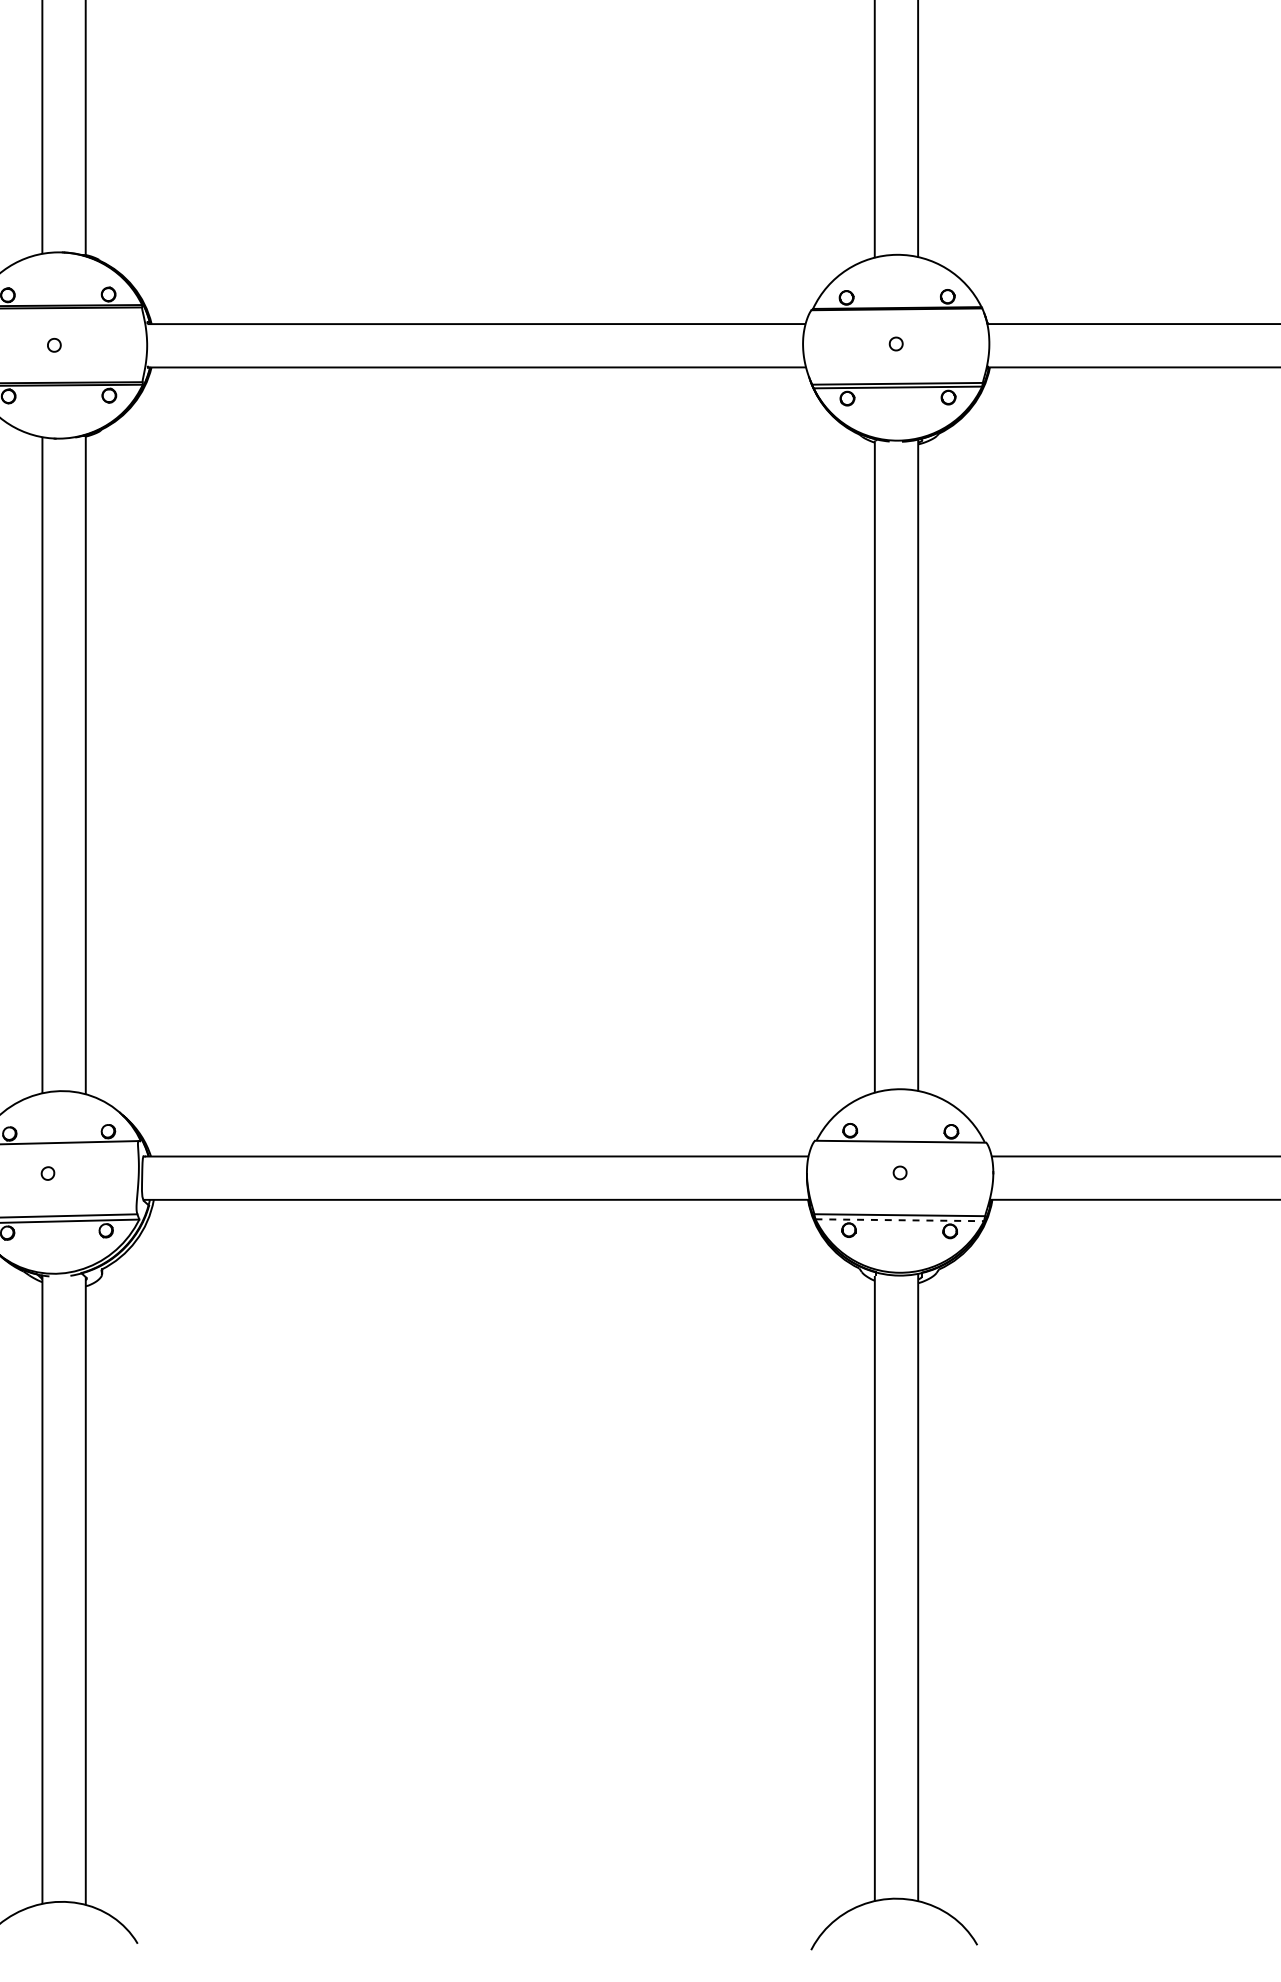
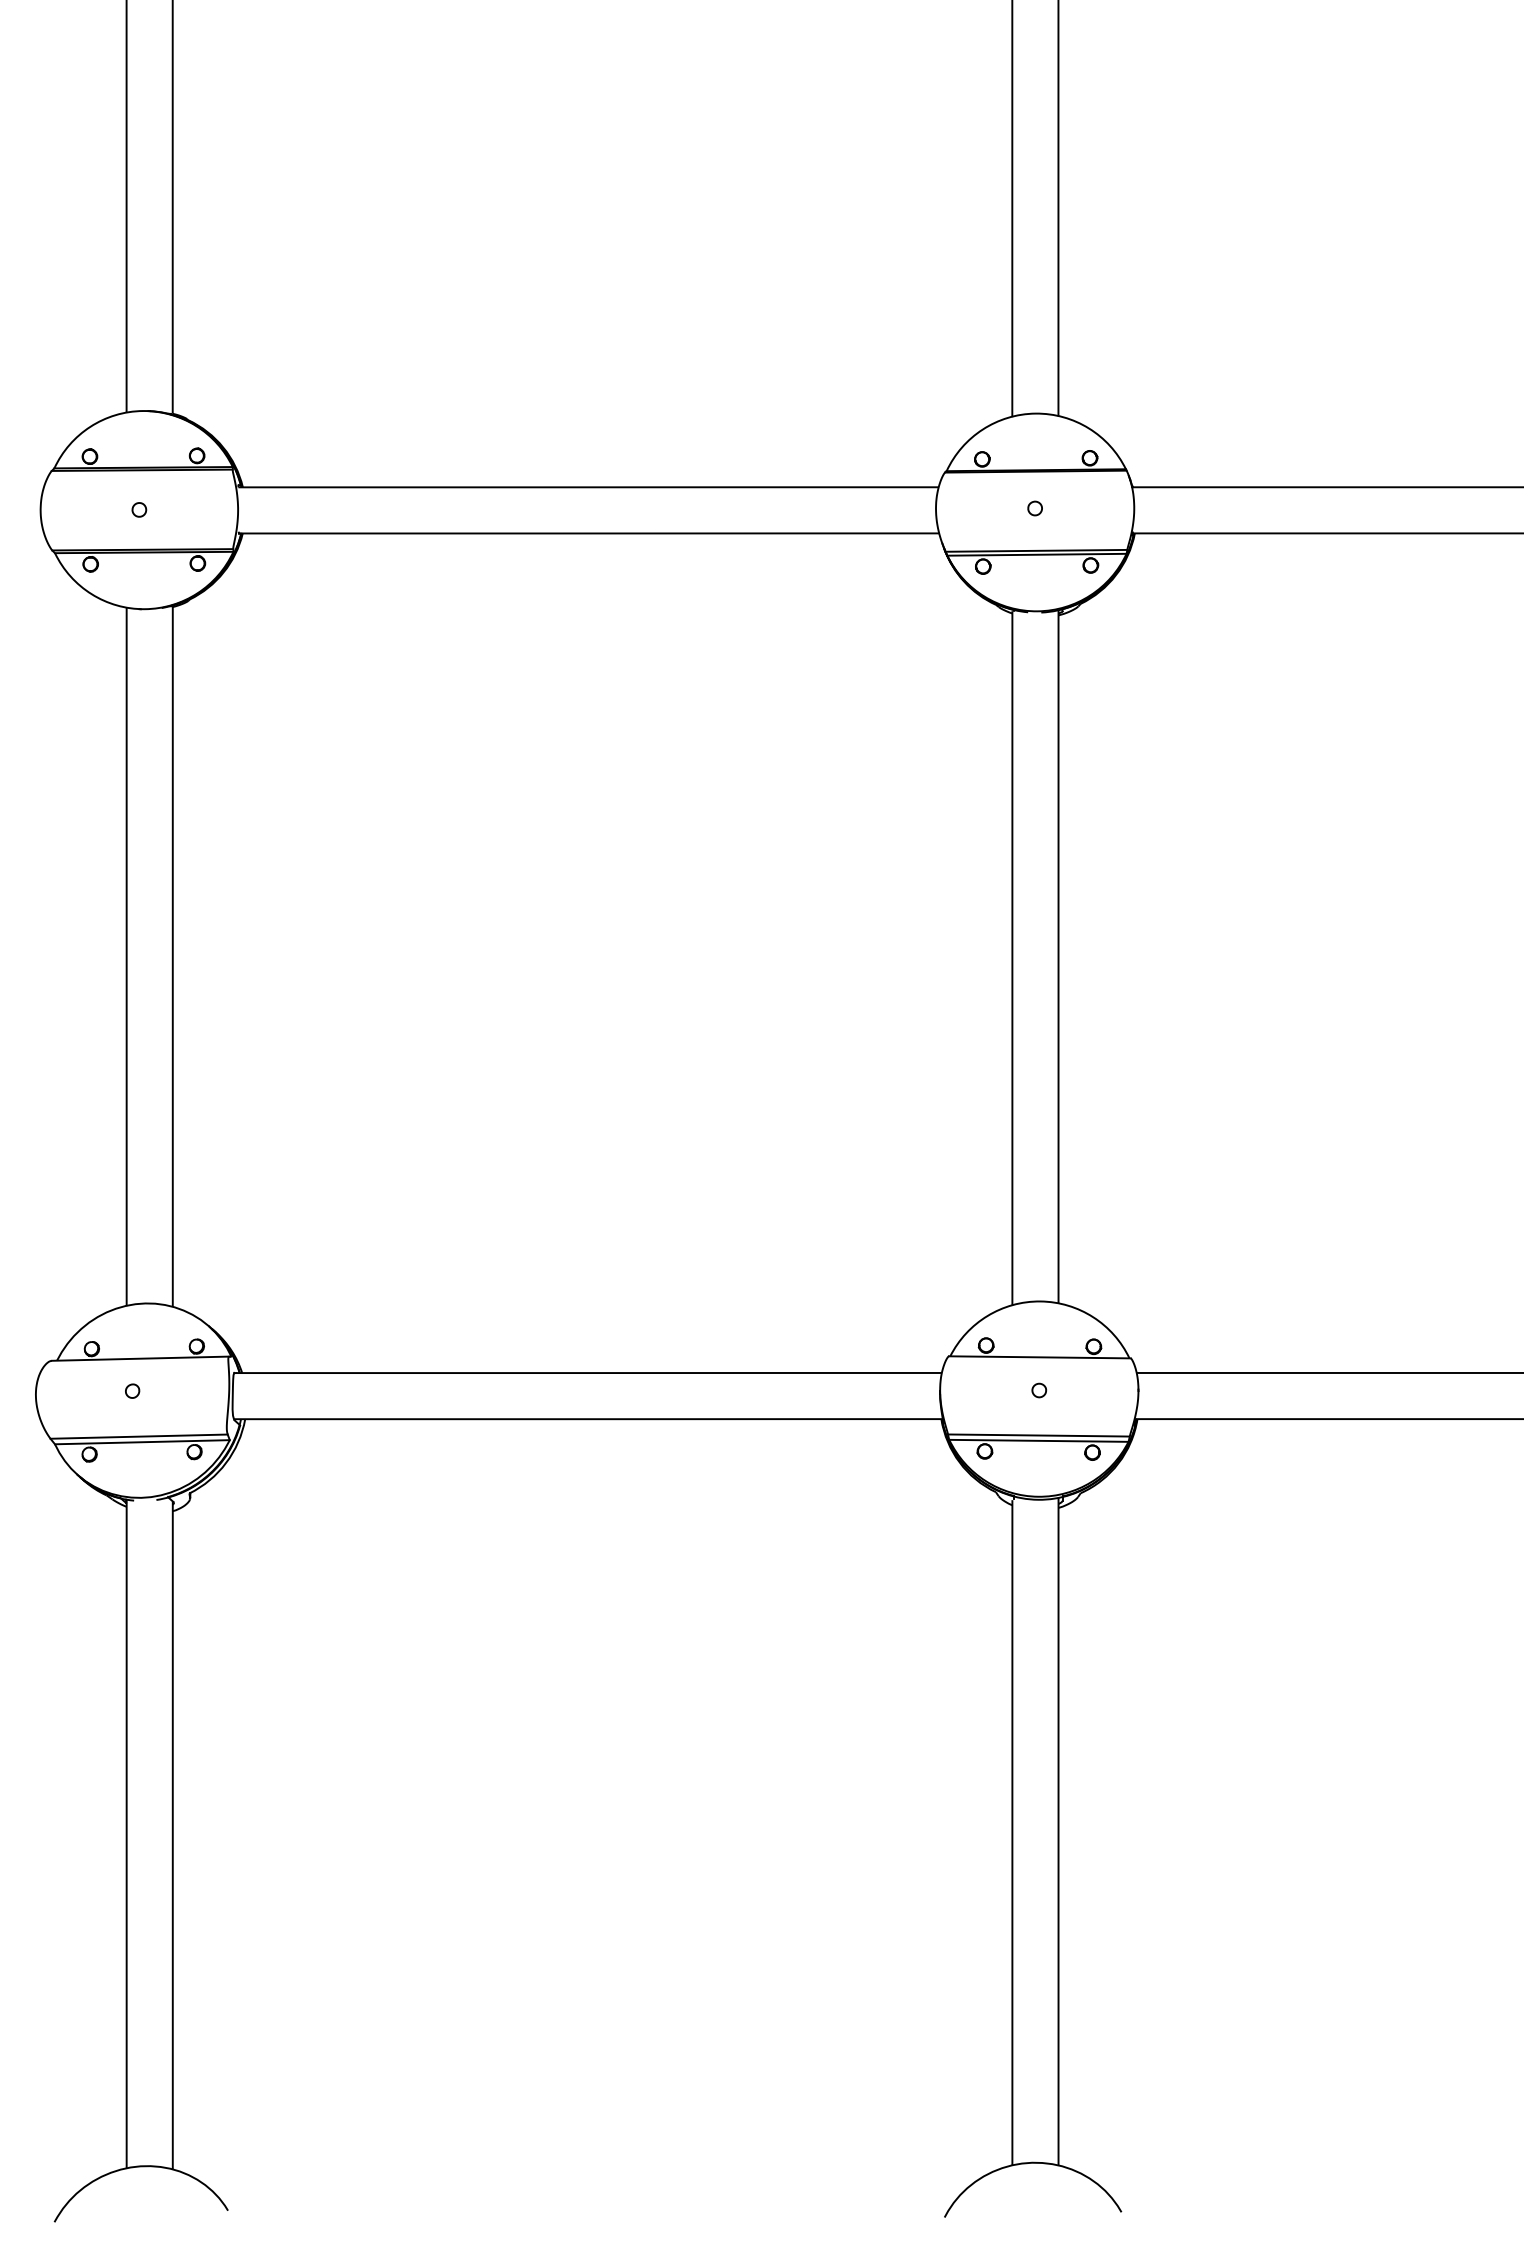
line: (899, 1219) -> (1038, 1440), dashed -> solid

